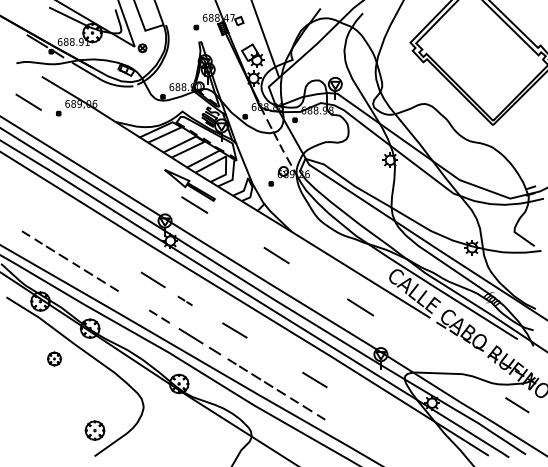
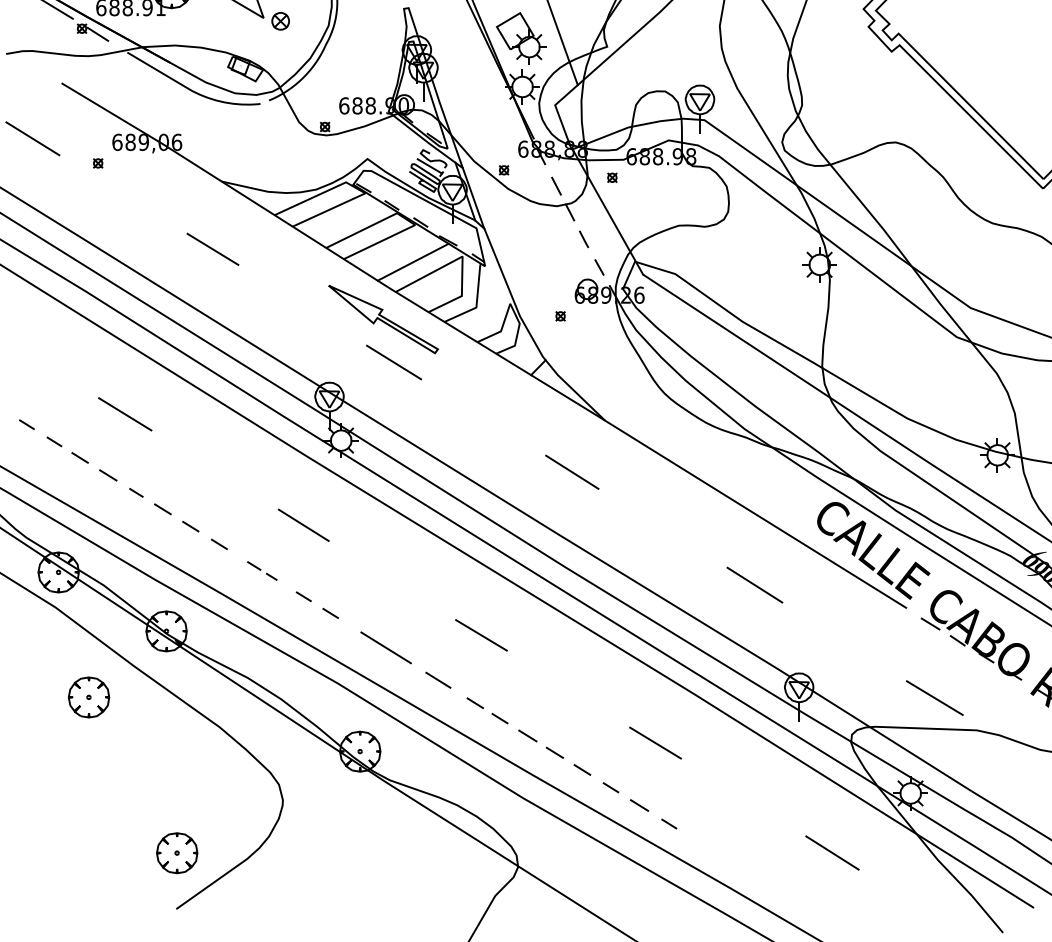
line: (111, 152) -> (213, 248), added
line: (71, 228) -> (125, 413), added
line: (184, 300) -> (260, 570), moved
part: (54, 358) -> (88, 696), size x1.43
line: (443, 359) -> (935, 698), added
line: (396, 430) -> (833, 852), added

